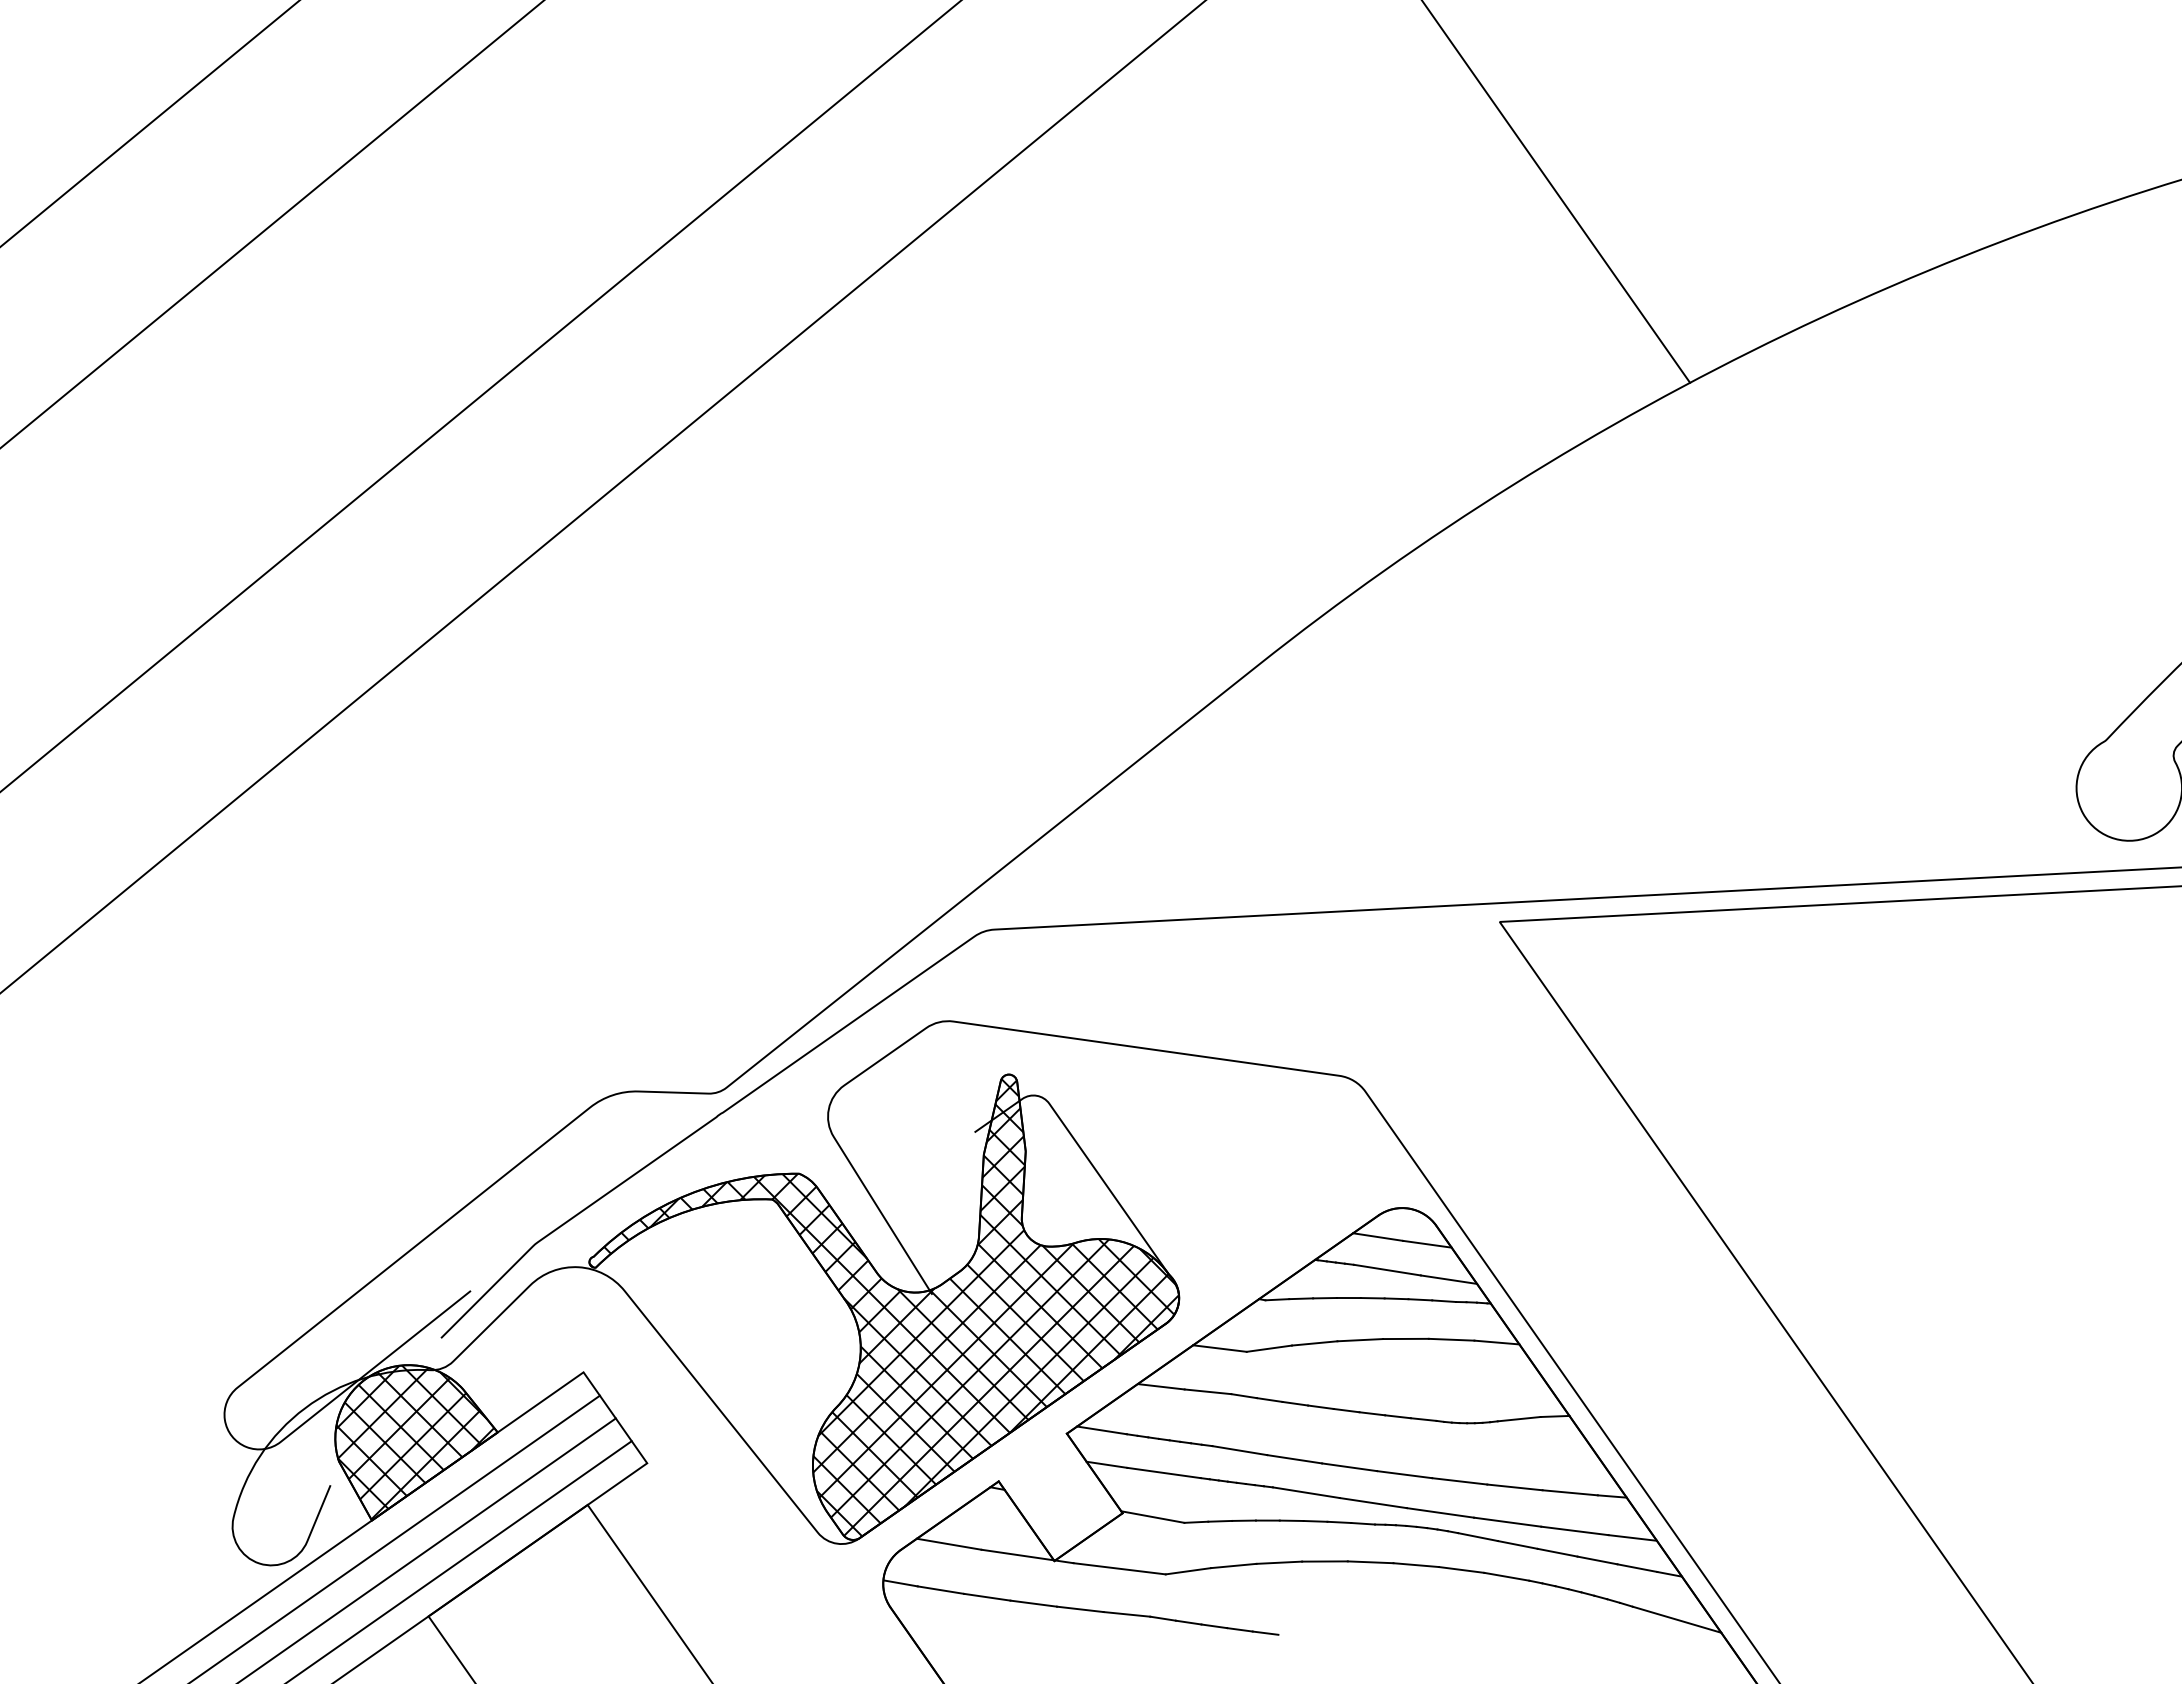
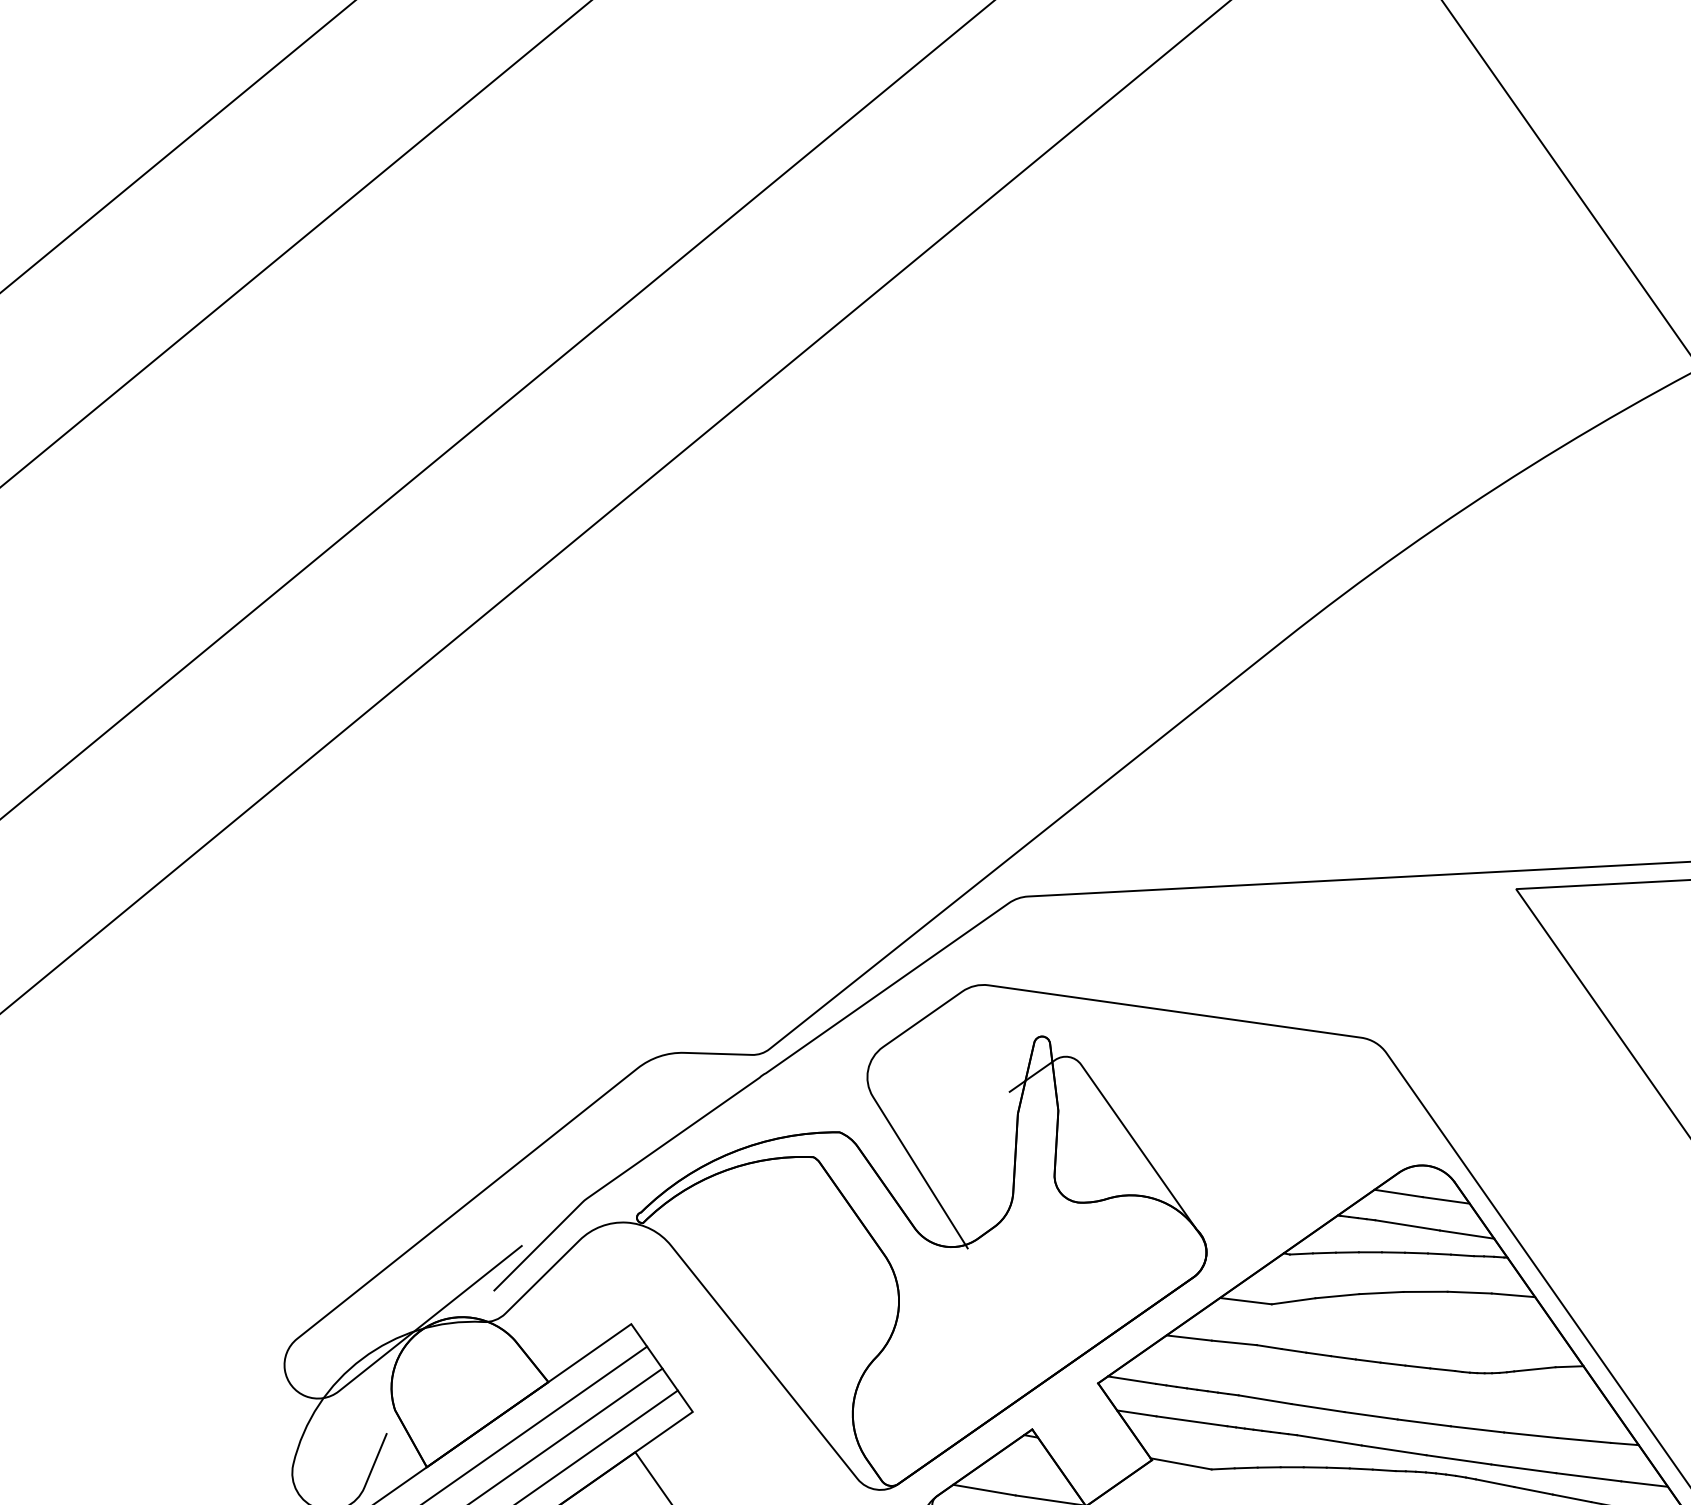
hatch: (884, 1307) -> (921, 1261), removed
hatch: (414, 1442) -> (468, 1391), removed

